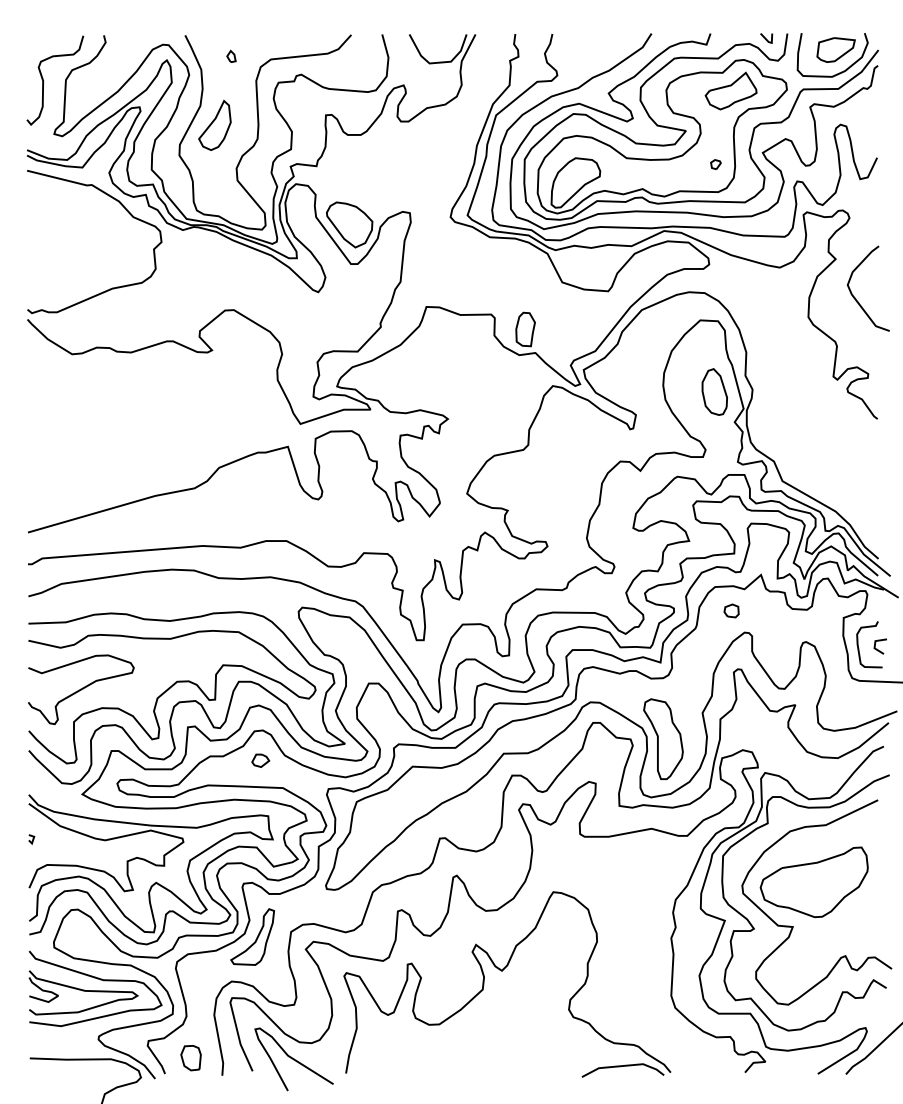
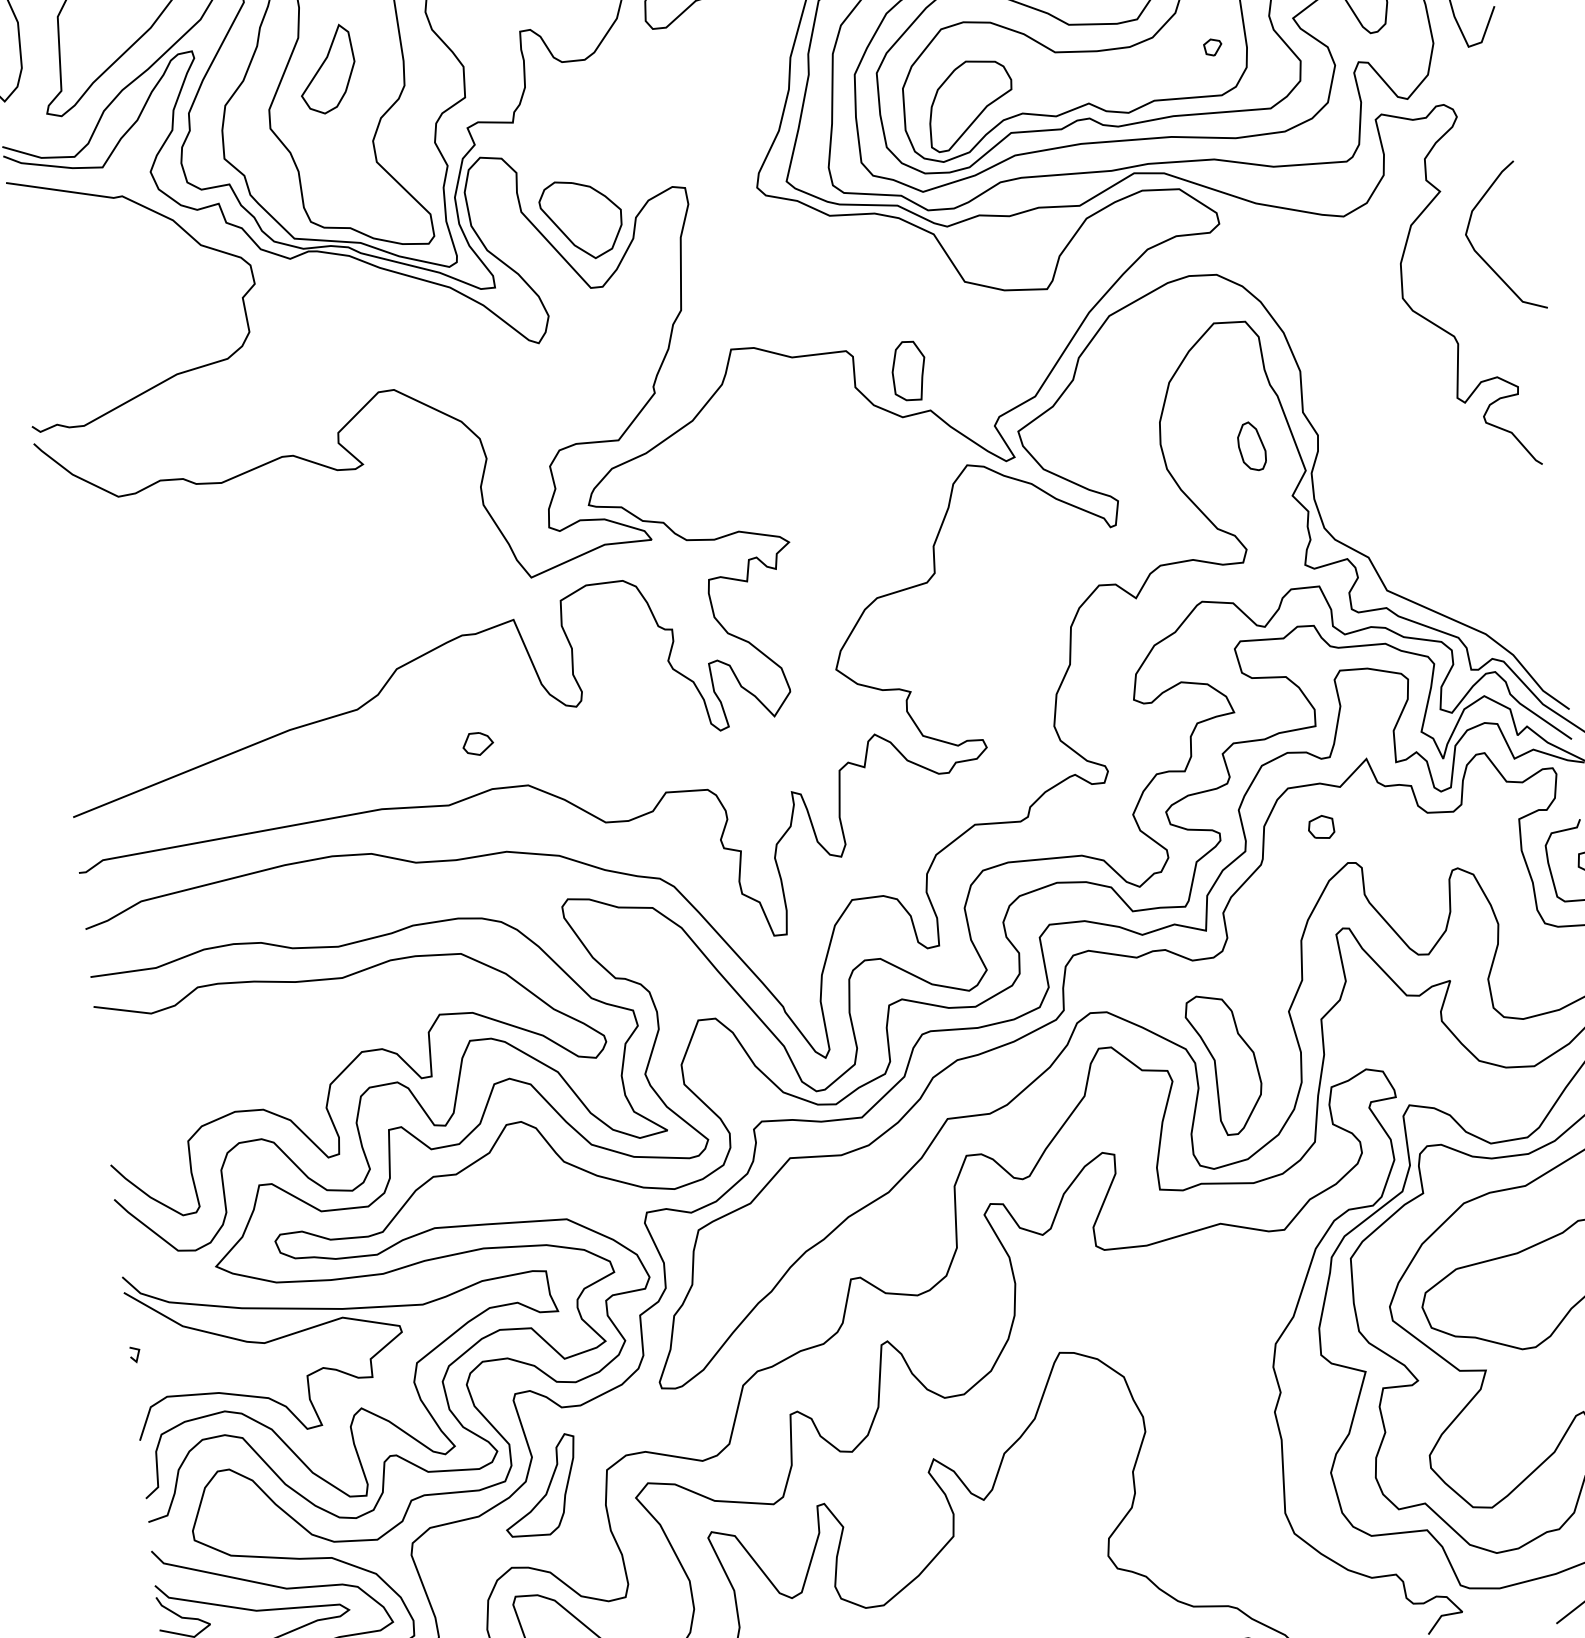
part: (714, 391) -> (1251, 445), size x0.6
curve: (81, 689) -> (195, 1082), removed
part: (260, 760) -> (477, 743), moved

